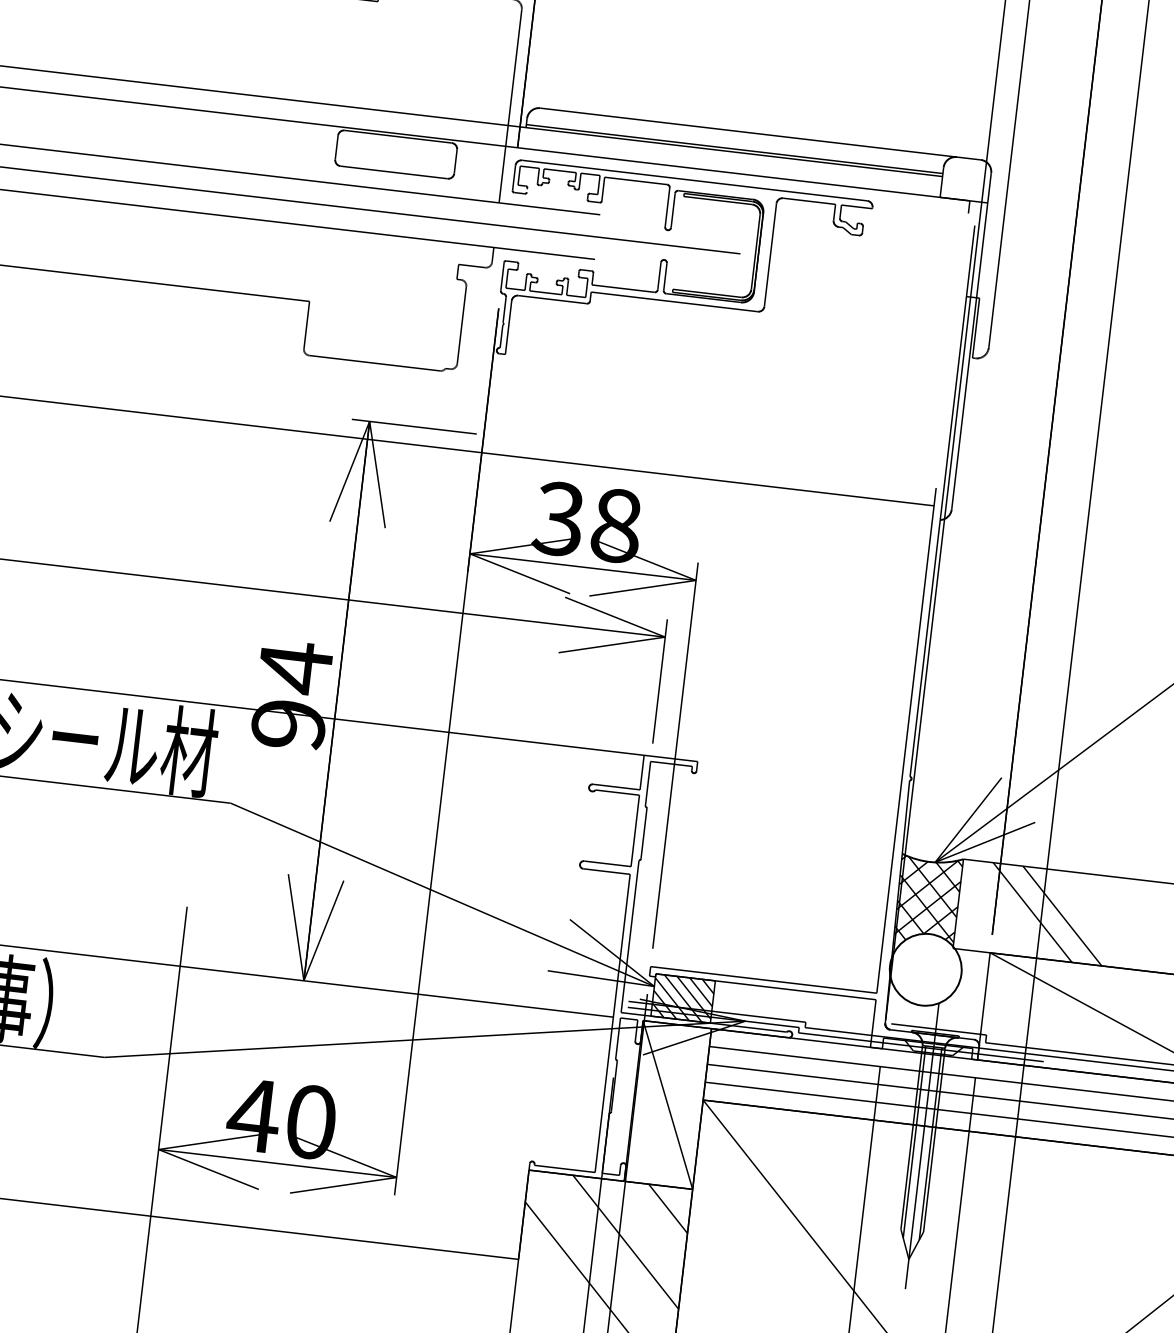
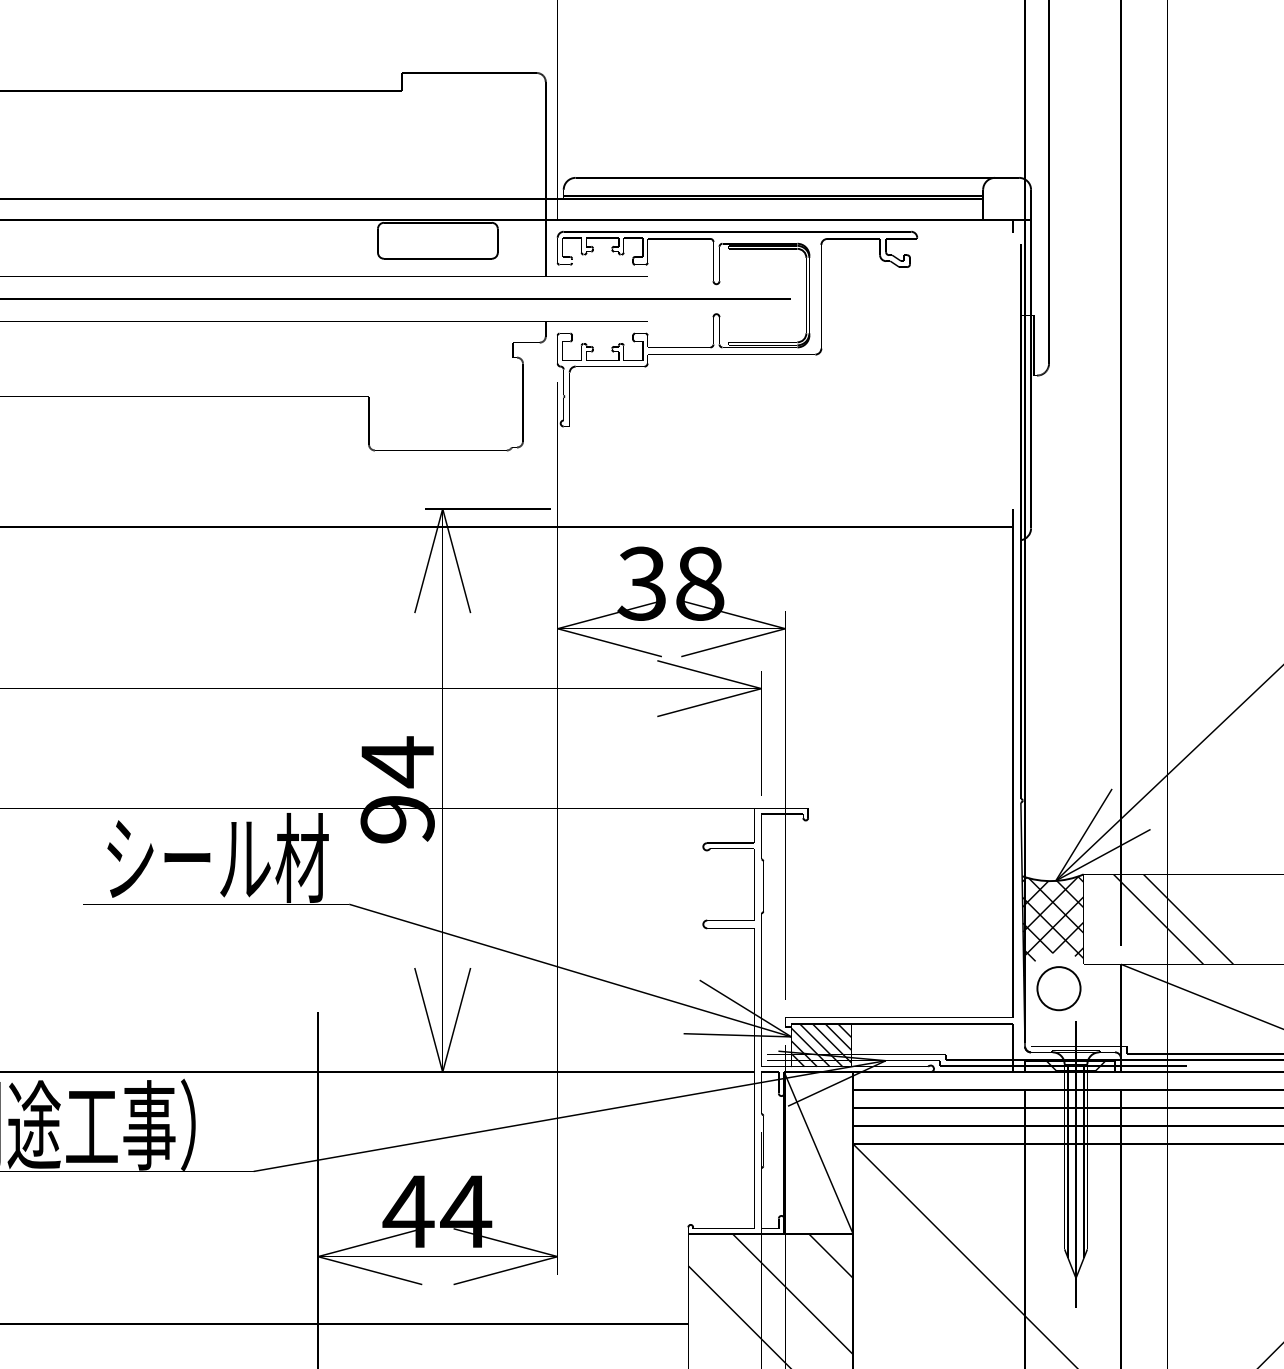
circle: (925, 969) -> (1058, 988), size x0.6
text: (311, 1122) -> (466, 1211), 40 -> 44

